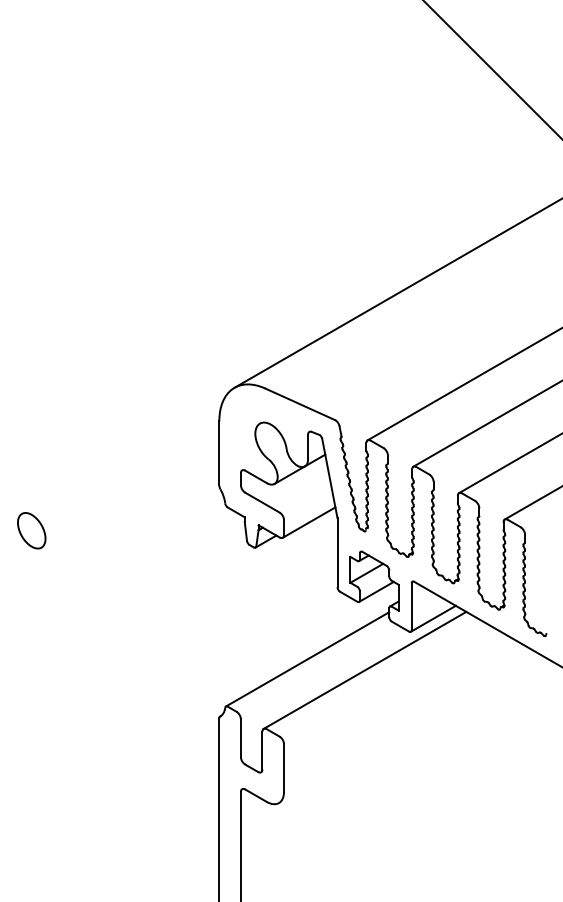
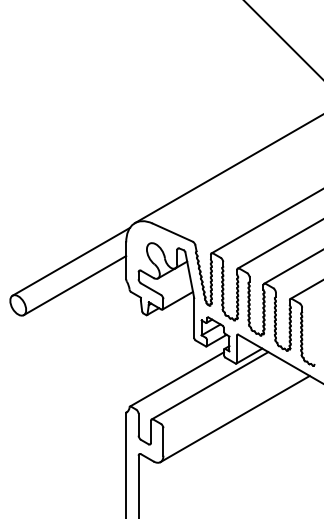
line: (122, 454) -> (70, 261), added
line: (129, 496) -> (74, 285), added
line: (407, 727) -> (234, 418), added

